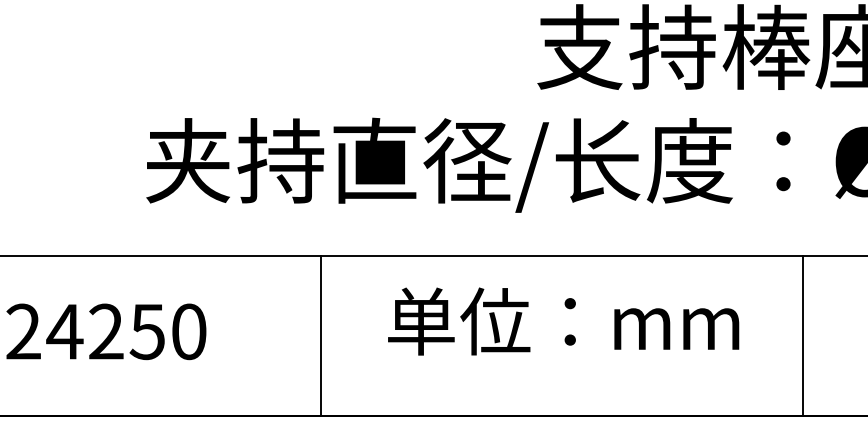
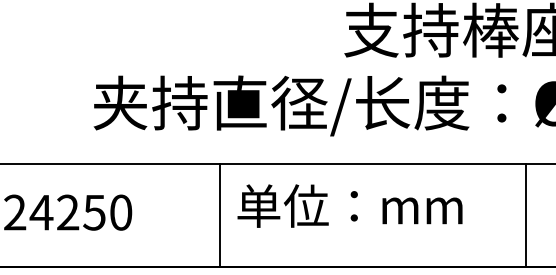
text: (562, 320) -> (349, 205), moved
line: (320, 336) -> (219, 215), moved
line: (803, 336) -> (526, 215), moved

